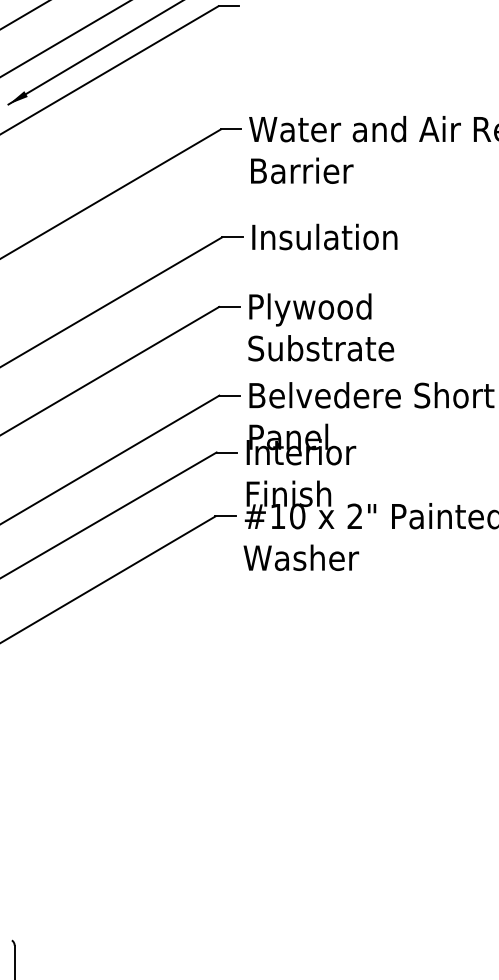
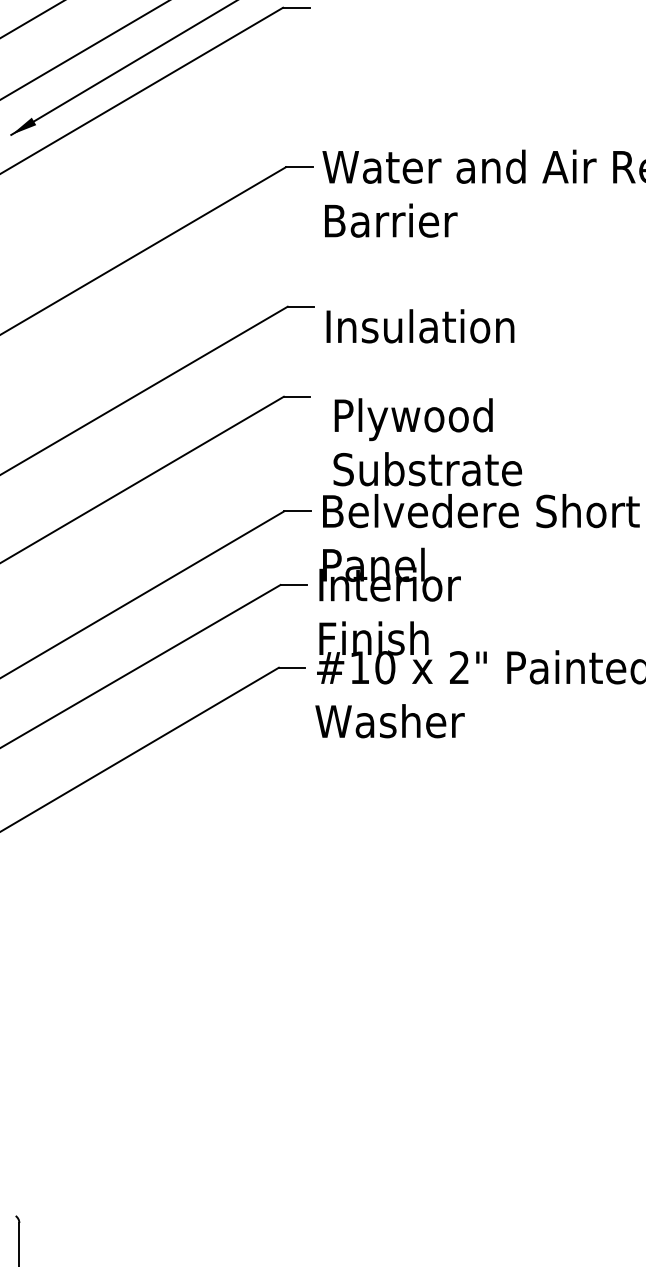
text: (324, 237) -> (420, 326), moved
text: (321, 327) -> (427, 442), moved

